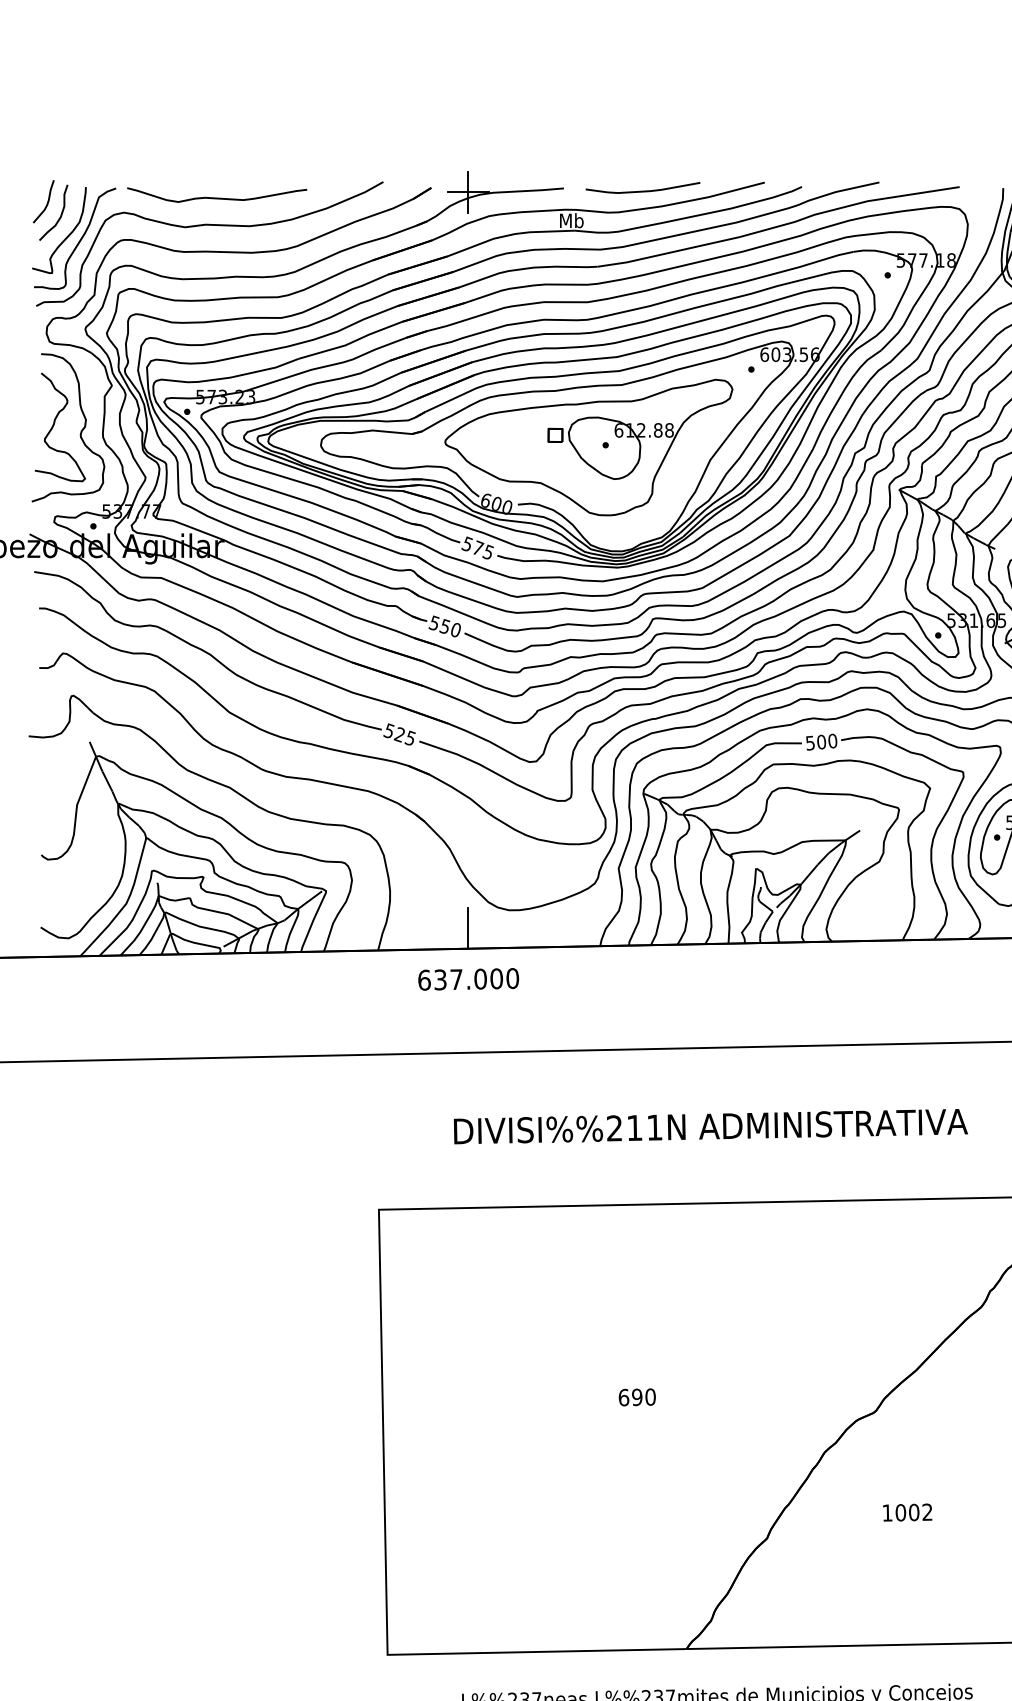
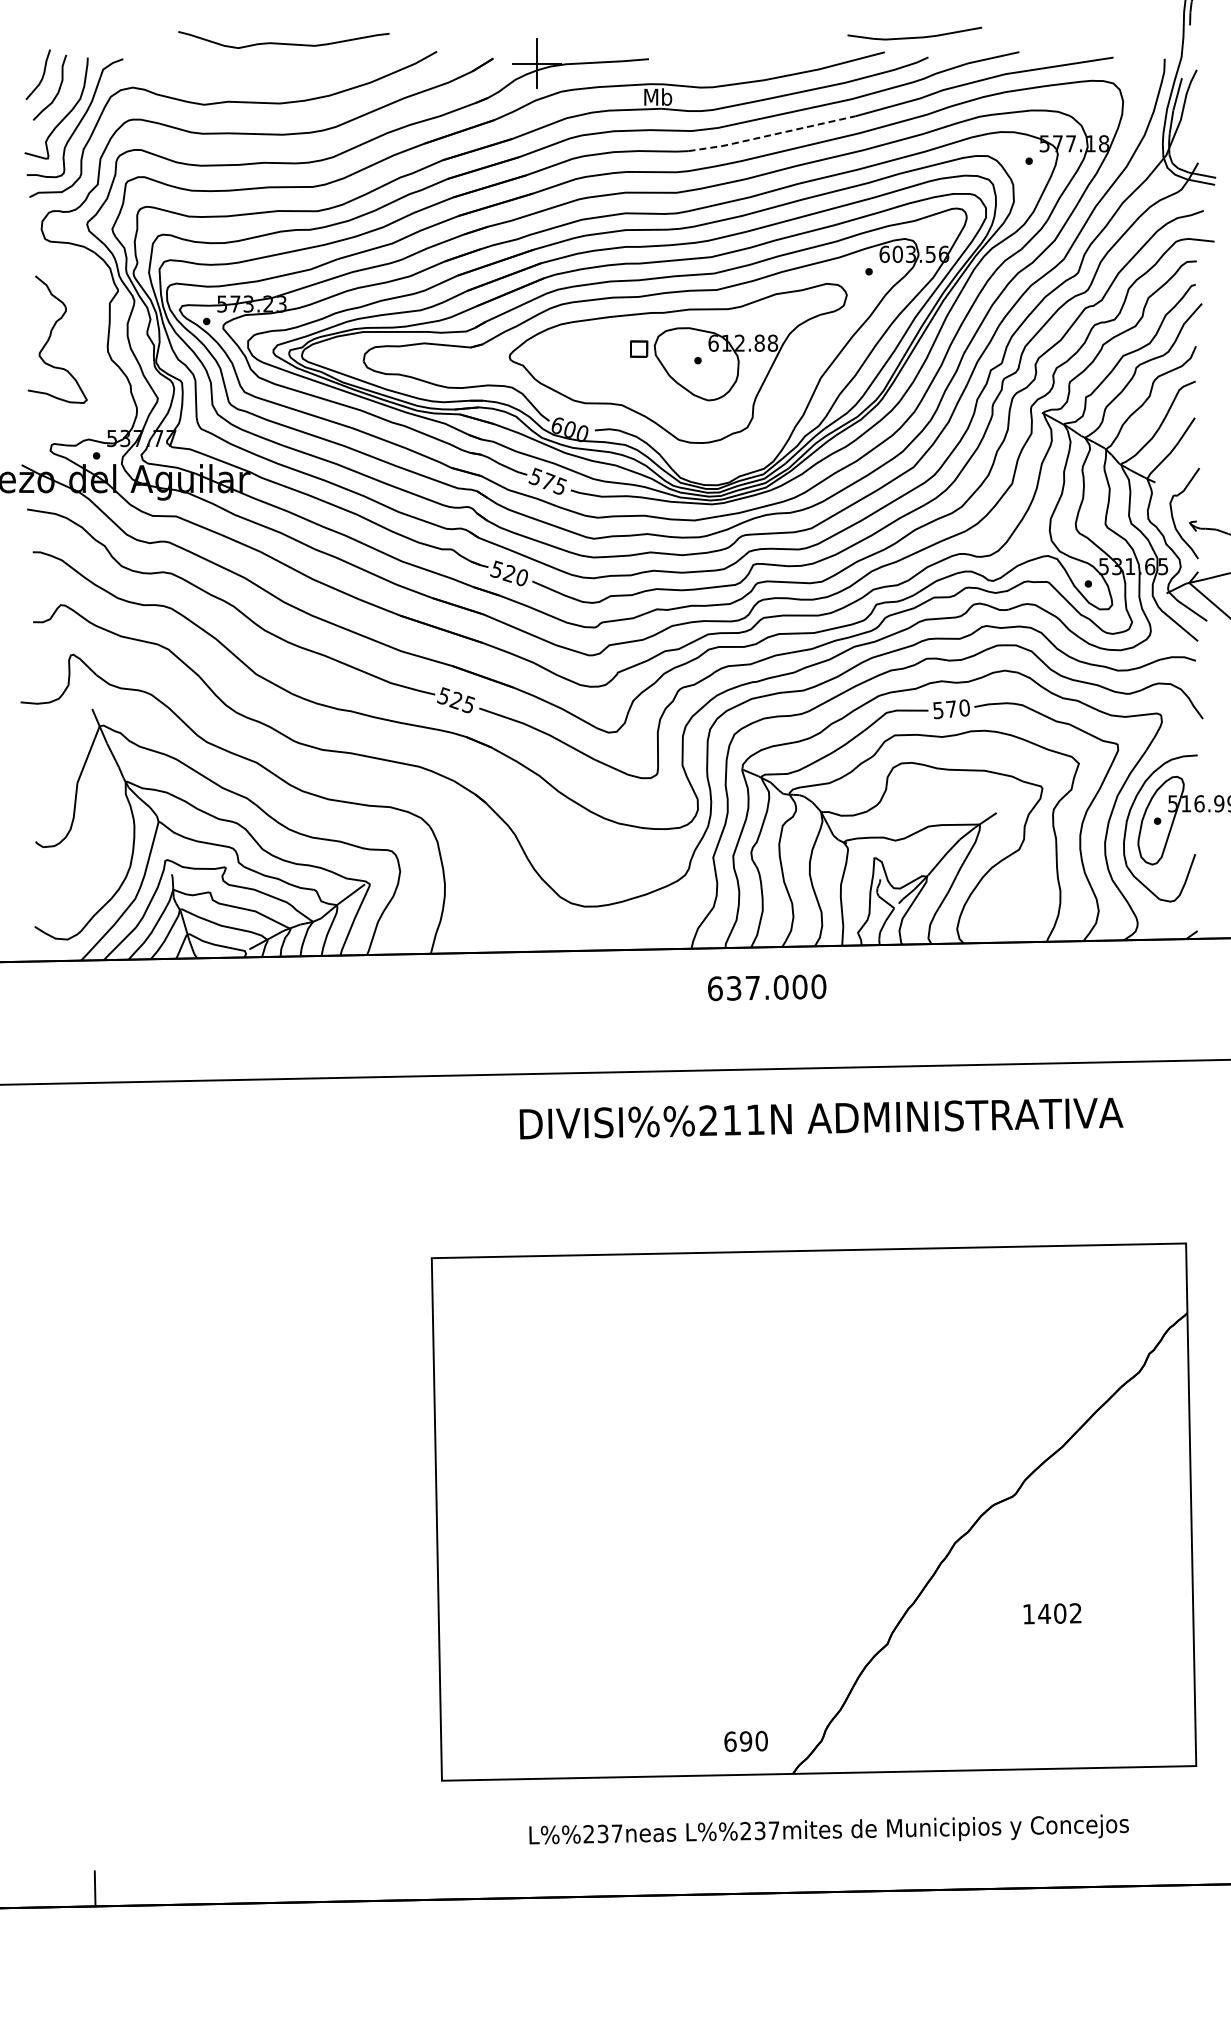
curve: (643, 190) -> (915, 36), moved
curve: (216, 198) -> (283, 43), moved
line: (669, 252) -> (772, 134), solid -> dashed
curve: (80, 431) -> (81, 344), removed
text: (444, 626) -> (508, 573), 550 -> 520
text: (821, 741) -> (951, 708), 500 -> 570
line: (468, 928) -> (536, 927), removed
text: (468, 979) -> (767, 987), moved
text: (710, 1126) -> (821, 1118), moved
text: (636, 1396) -> (745, 1740), moved
text: (900, 1512) -> (1044, 1613), 1002 -> 1402

